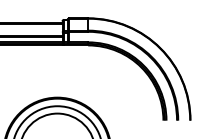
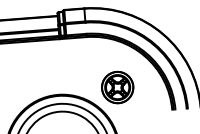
part: (113, 94) -> (117, 86), added

